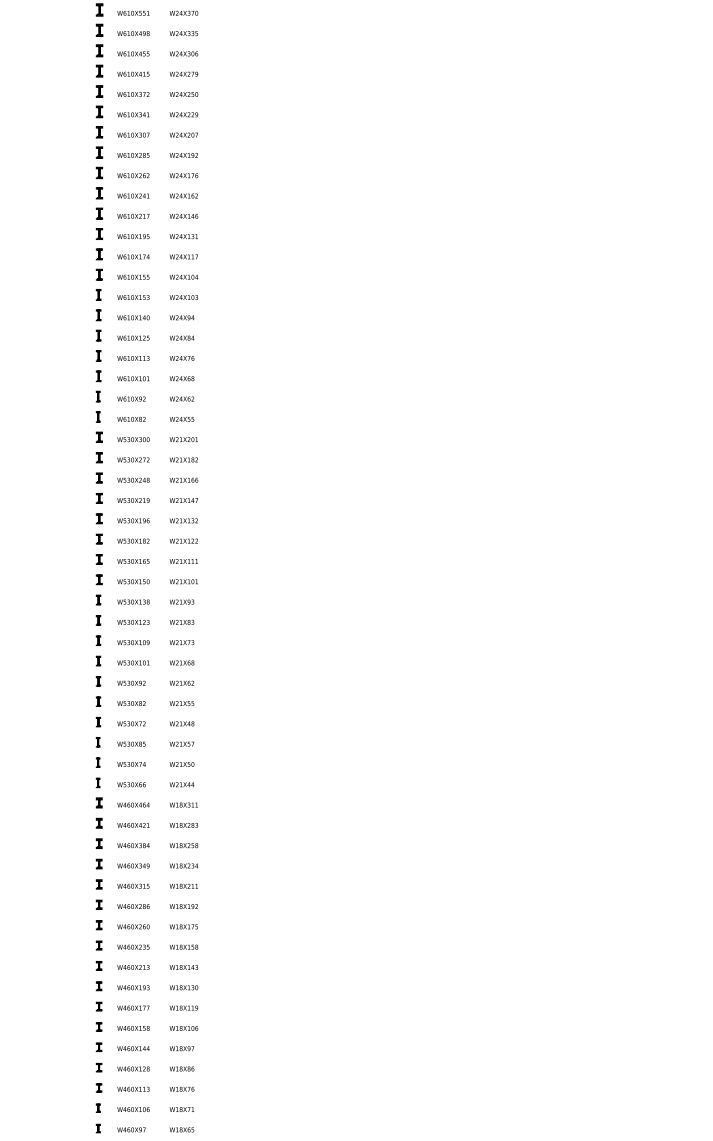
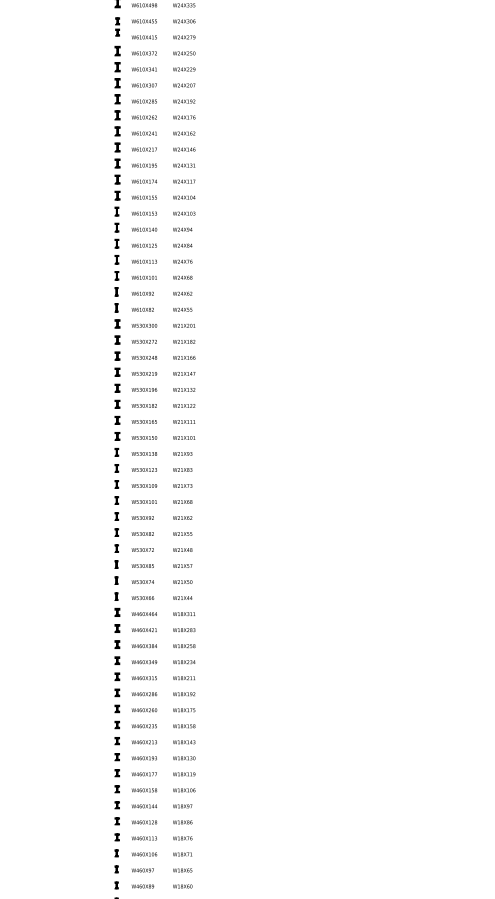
part: (99, 60) -> (117, 26), size x0.7

